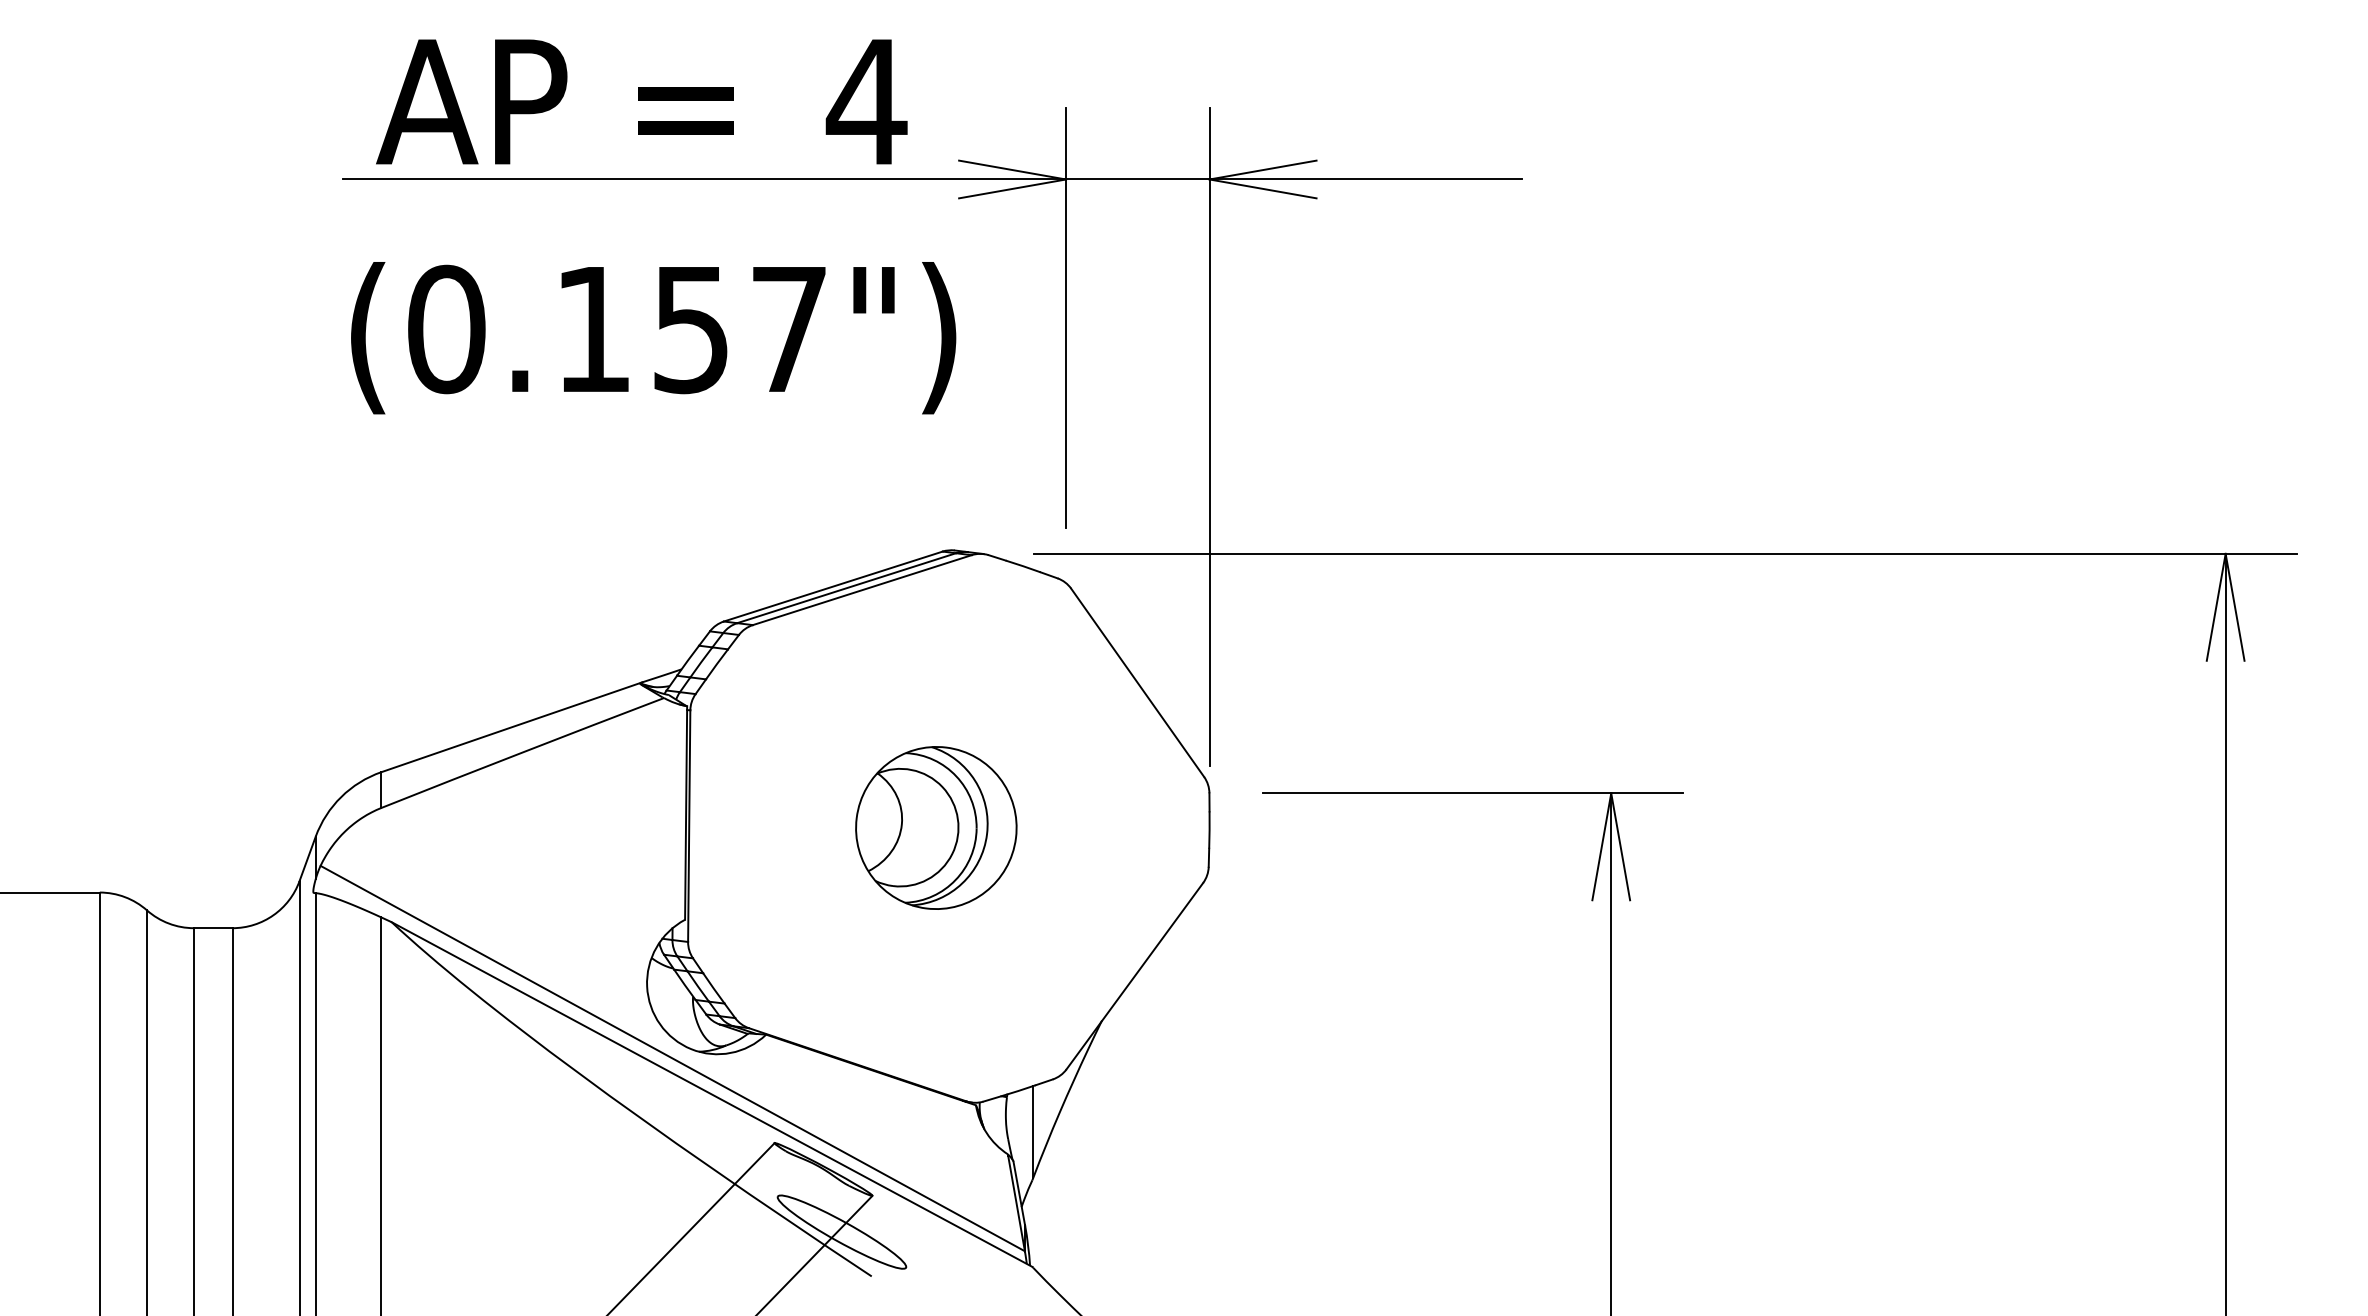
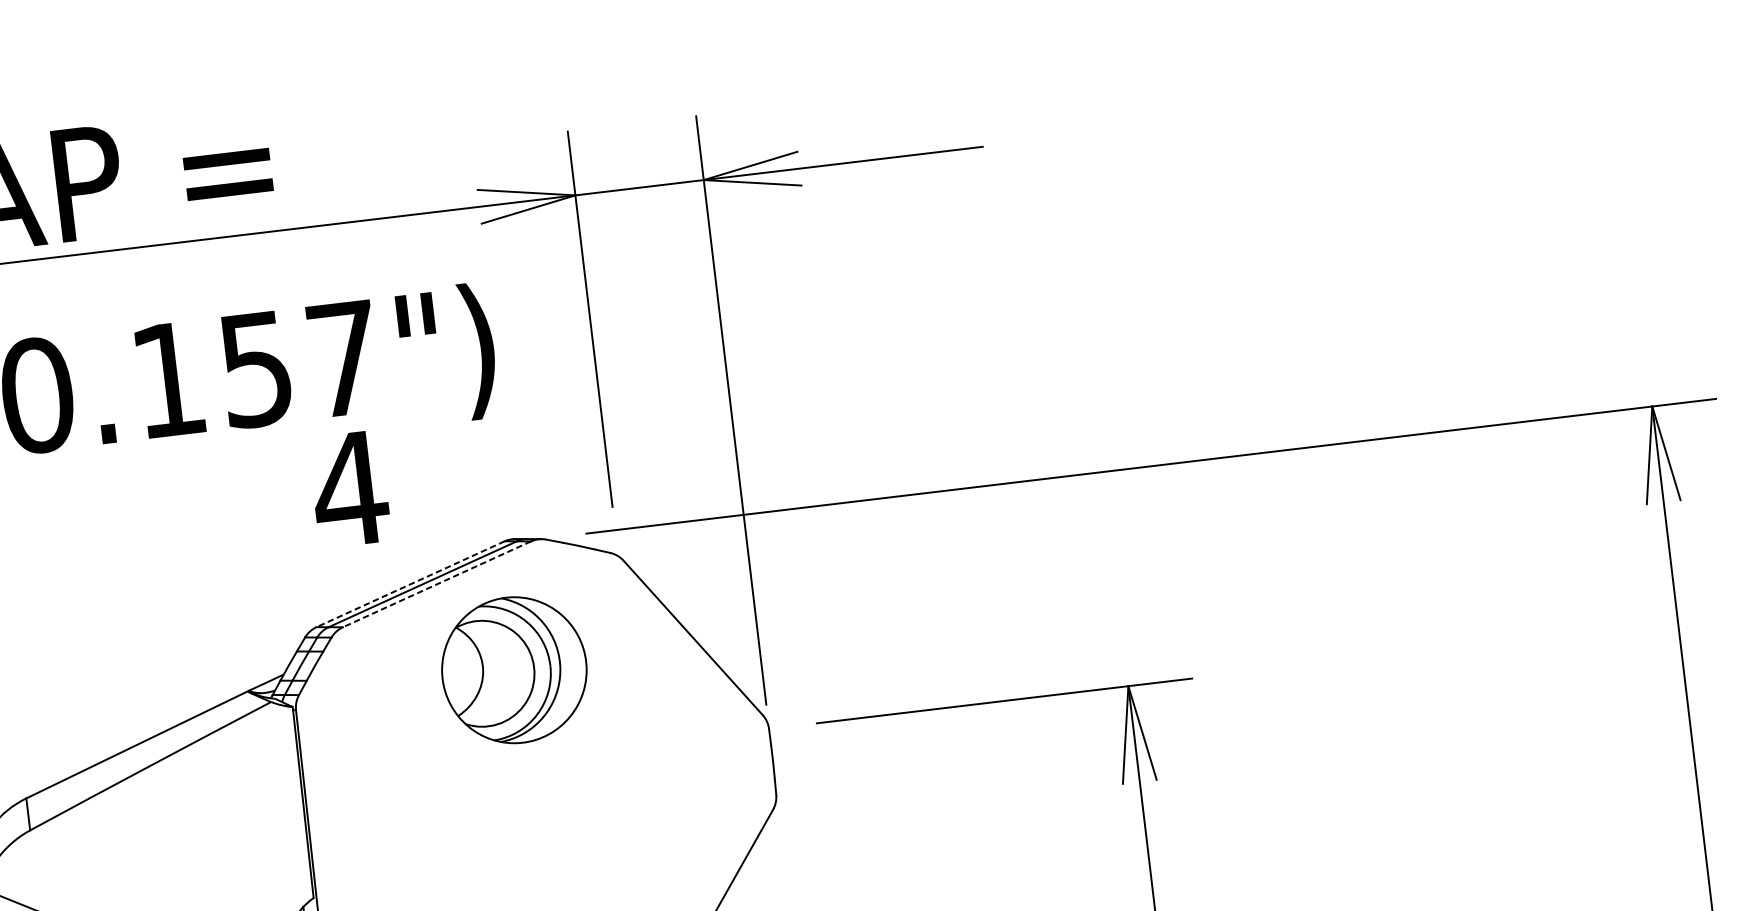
text: (866, 101) -> (349, 488), moved
line: (833, 586) -> (410, 584), solid -> dashed
line: (862, 590) -> (437, 584), solid -> dashed
part: (936, 827) -> (514, 669), moved

